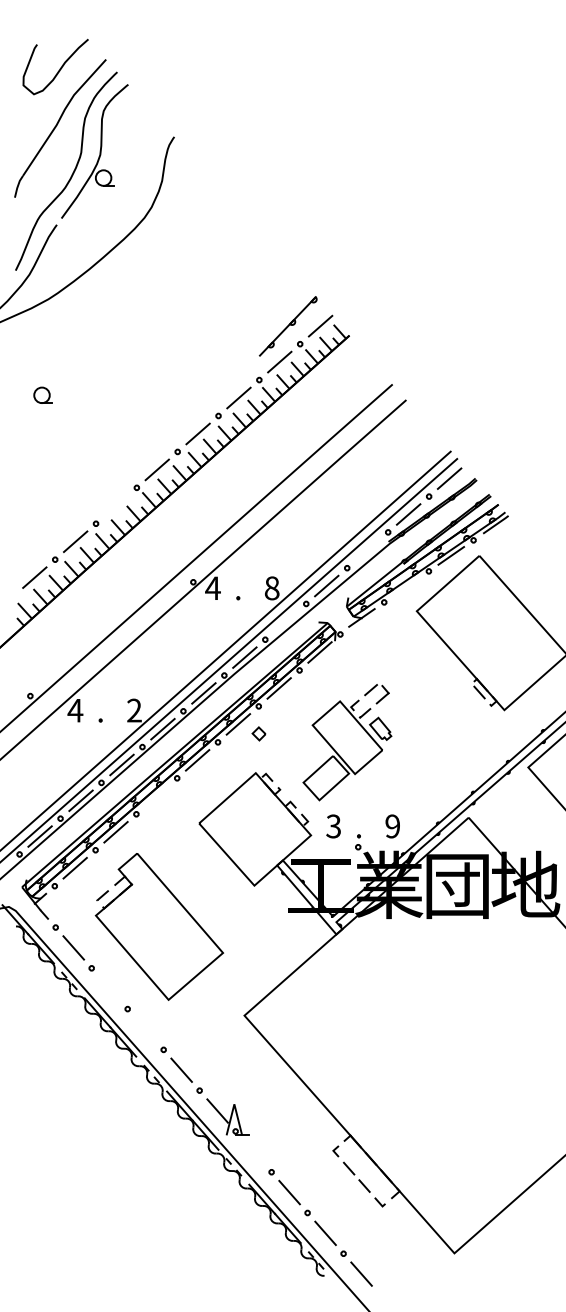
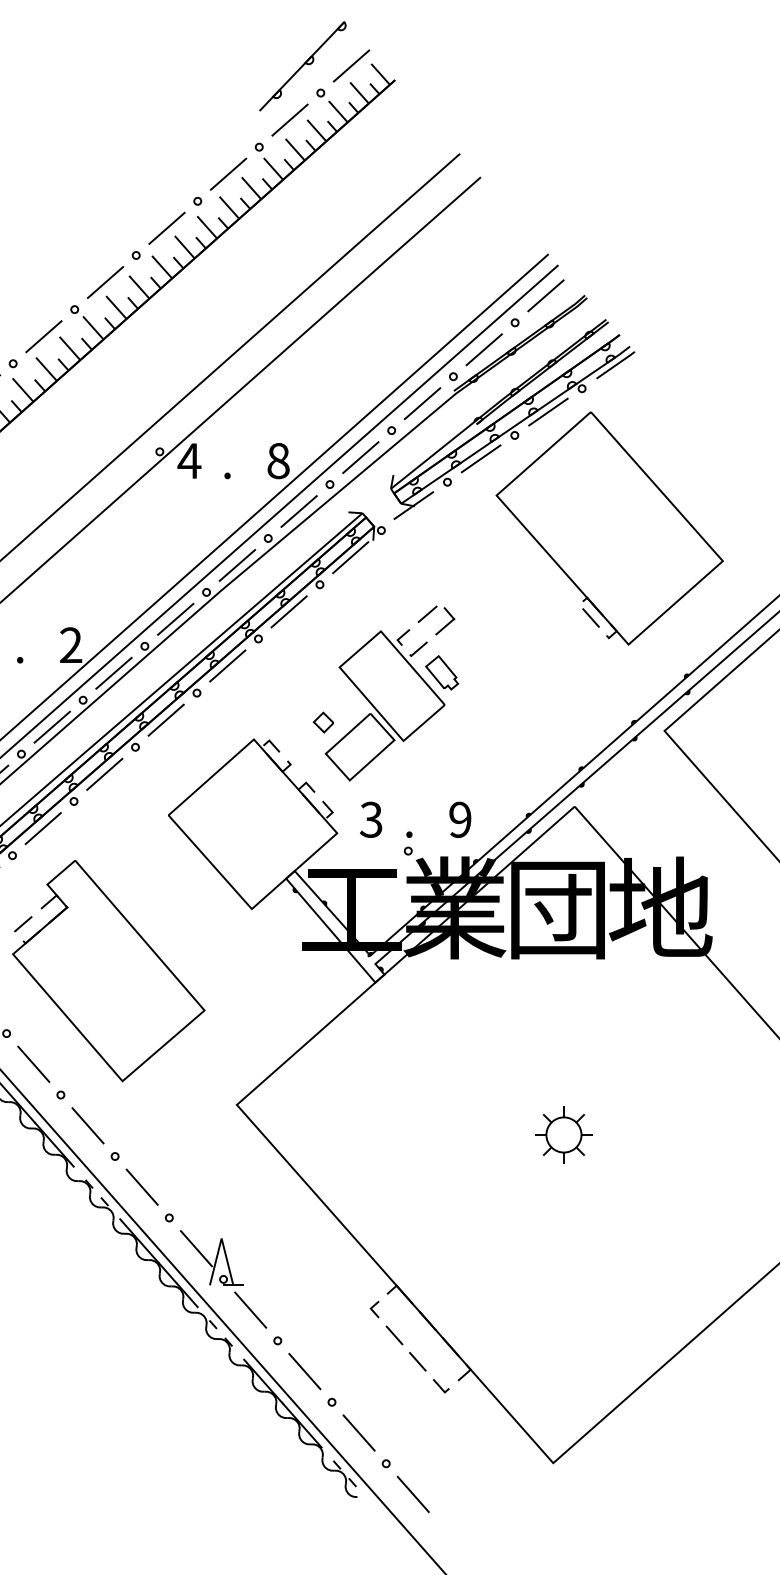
line: (116, 505) -> (44, 336), added
line: (367, 550) -> (422, 403), added
line: (406, 586) -> (481, 458), added
line: (285, 621) -> (298, 510), added
part: (258, 733) -> (322, 721), moved
line: (156, 796) -> (104, 774), added
line: (109, 988) -> (33, 1064), added
line: (145, 1029) -> (87, 1125), added
part: (461, 1035) -> (563, 1134), added
line: (253, 1151) -> (250, 1309), added

